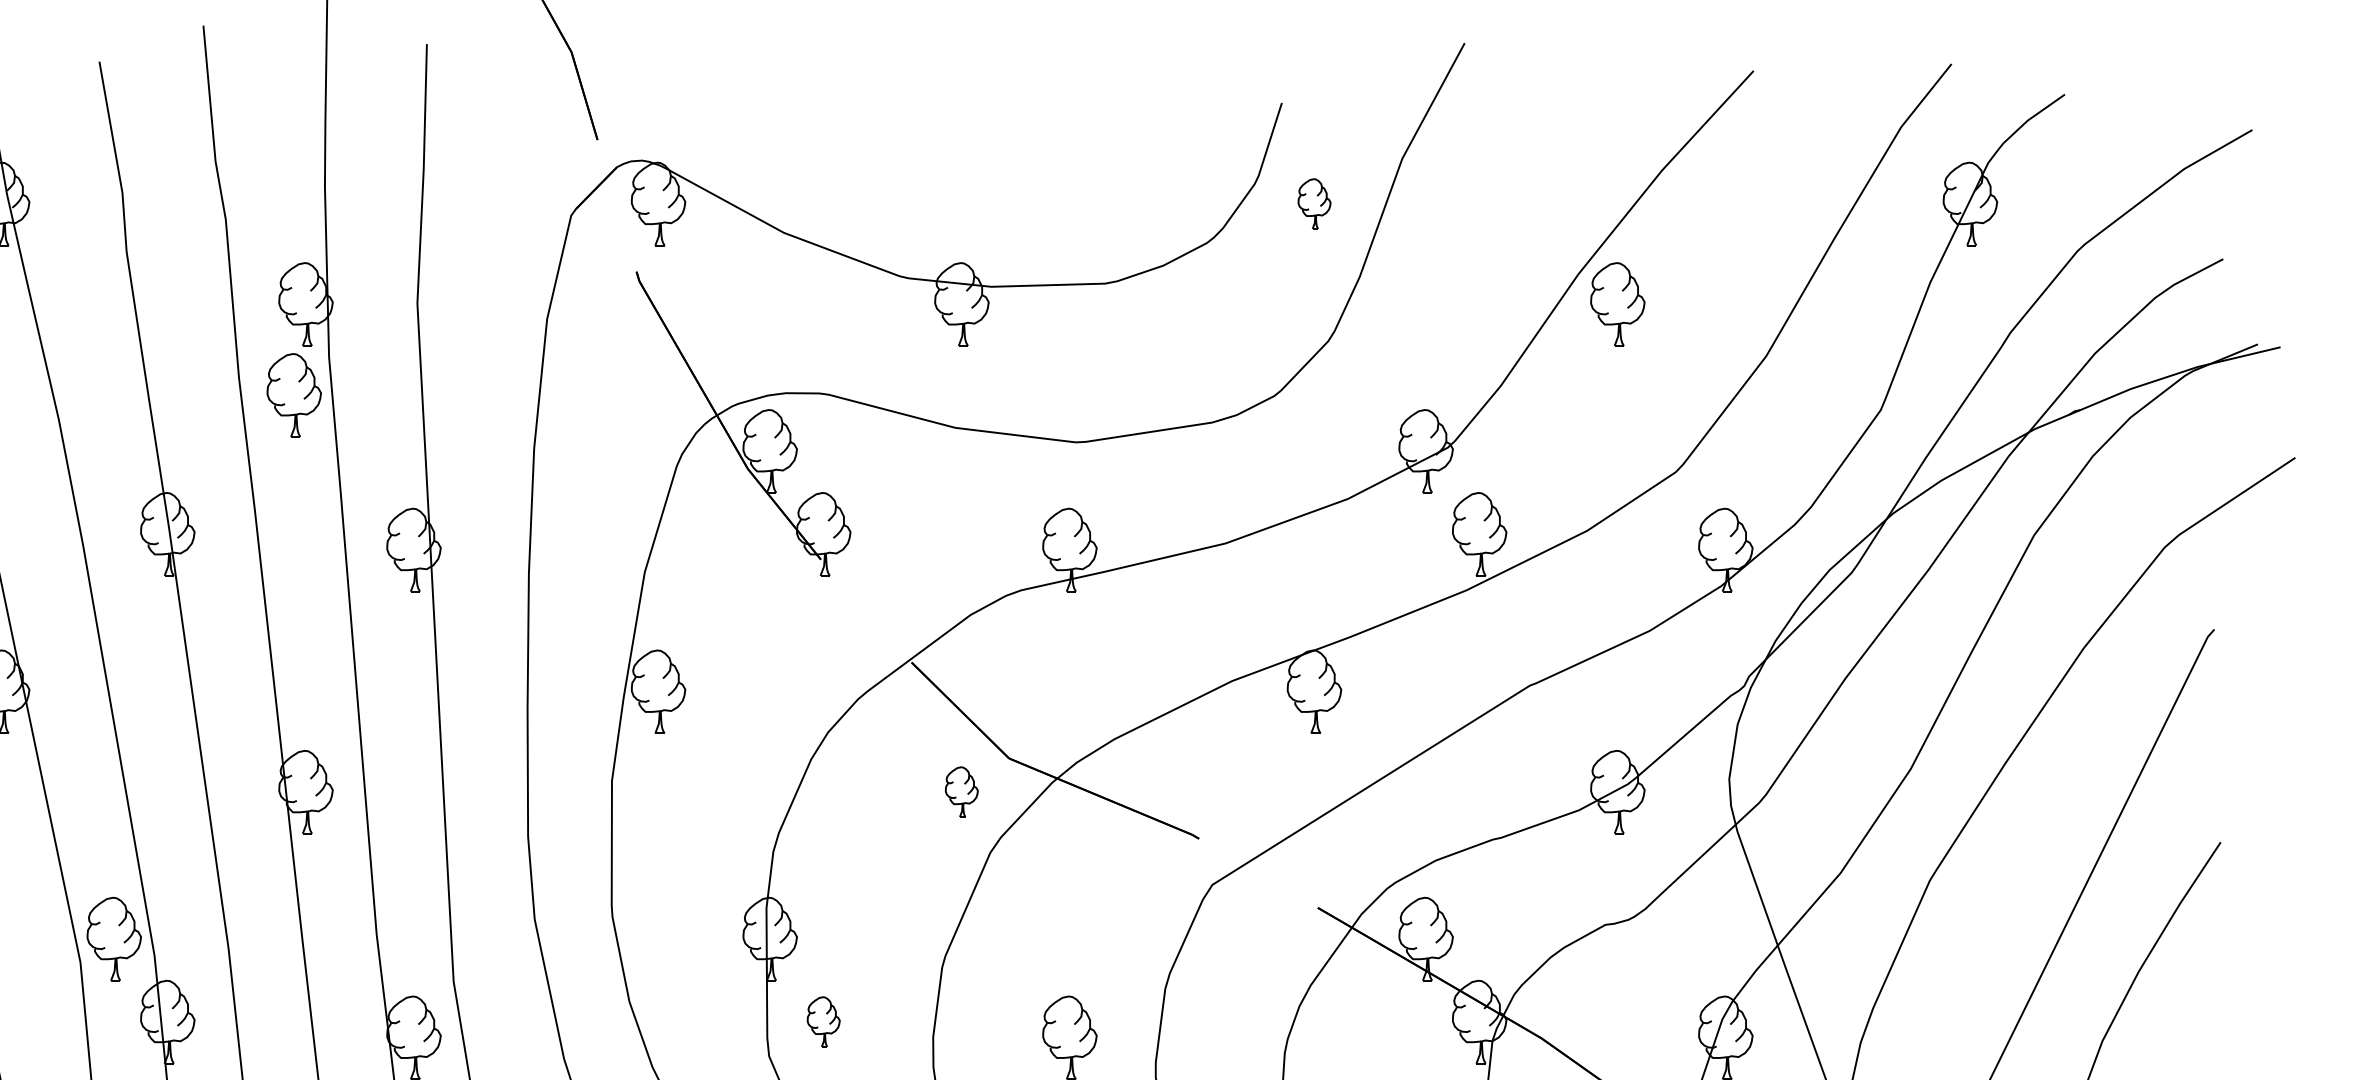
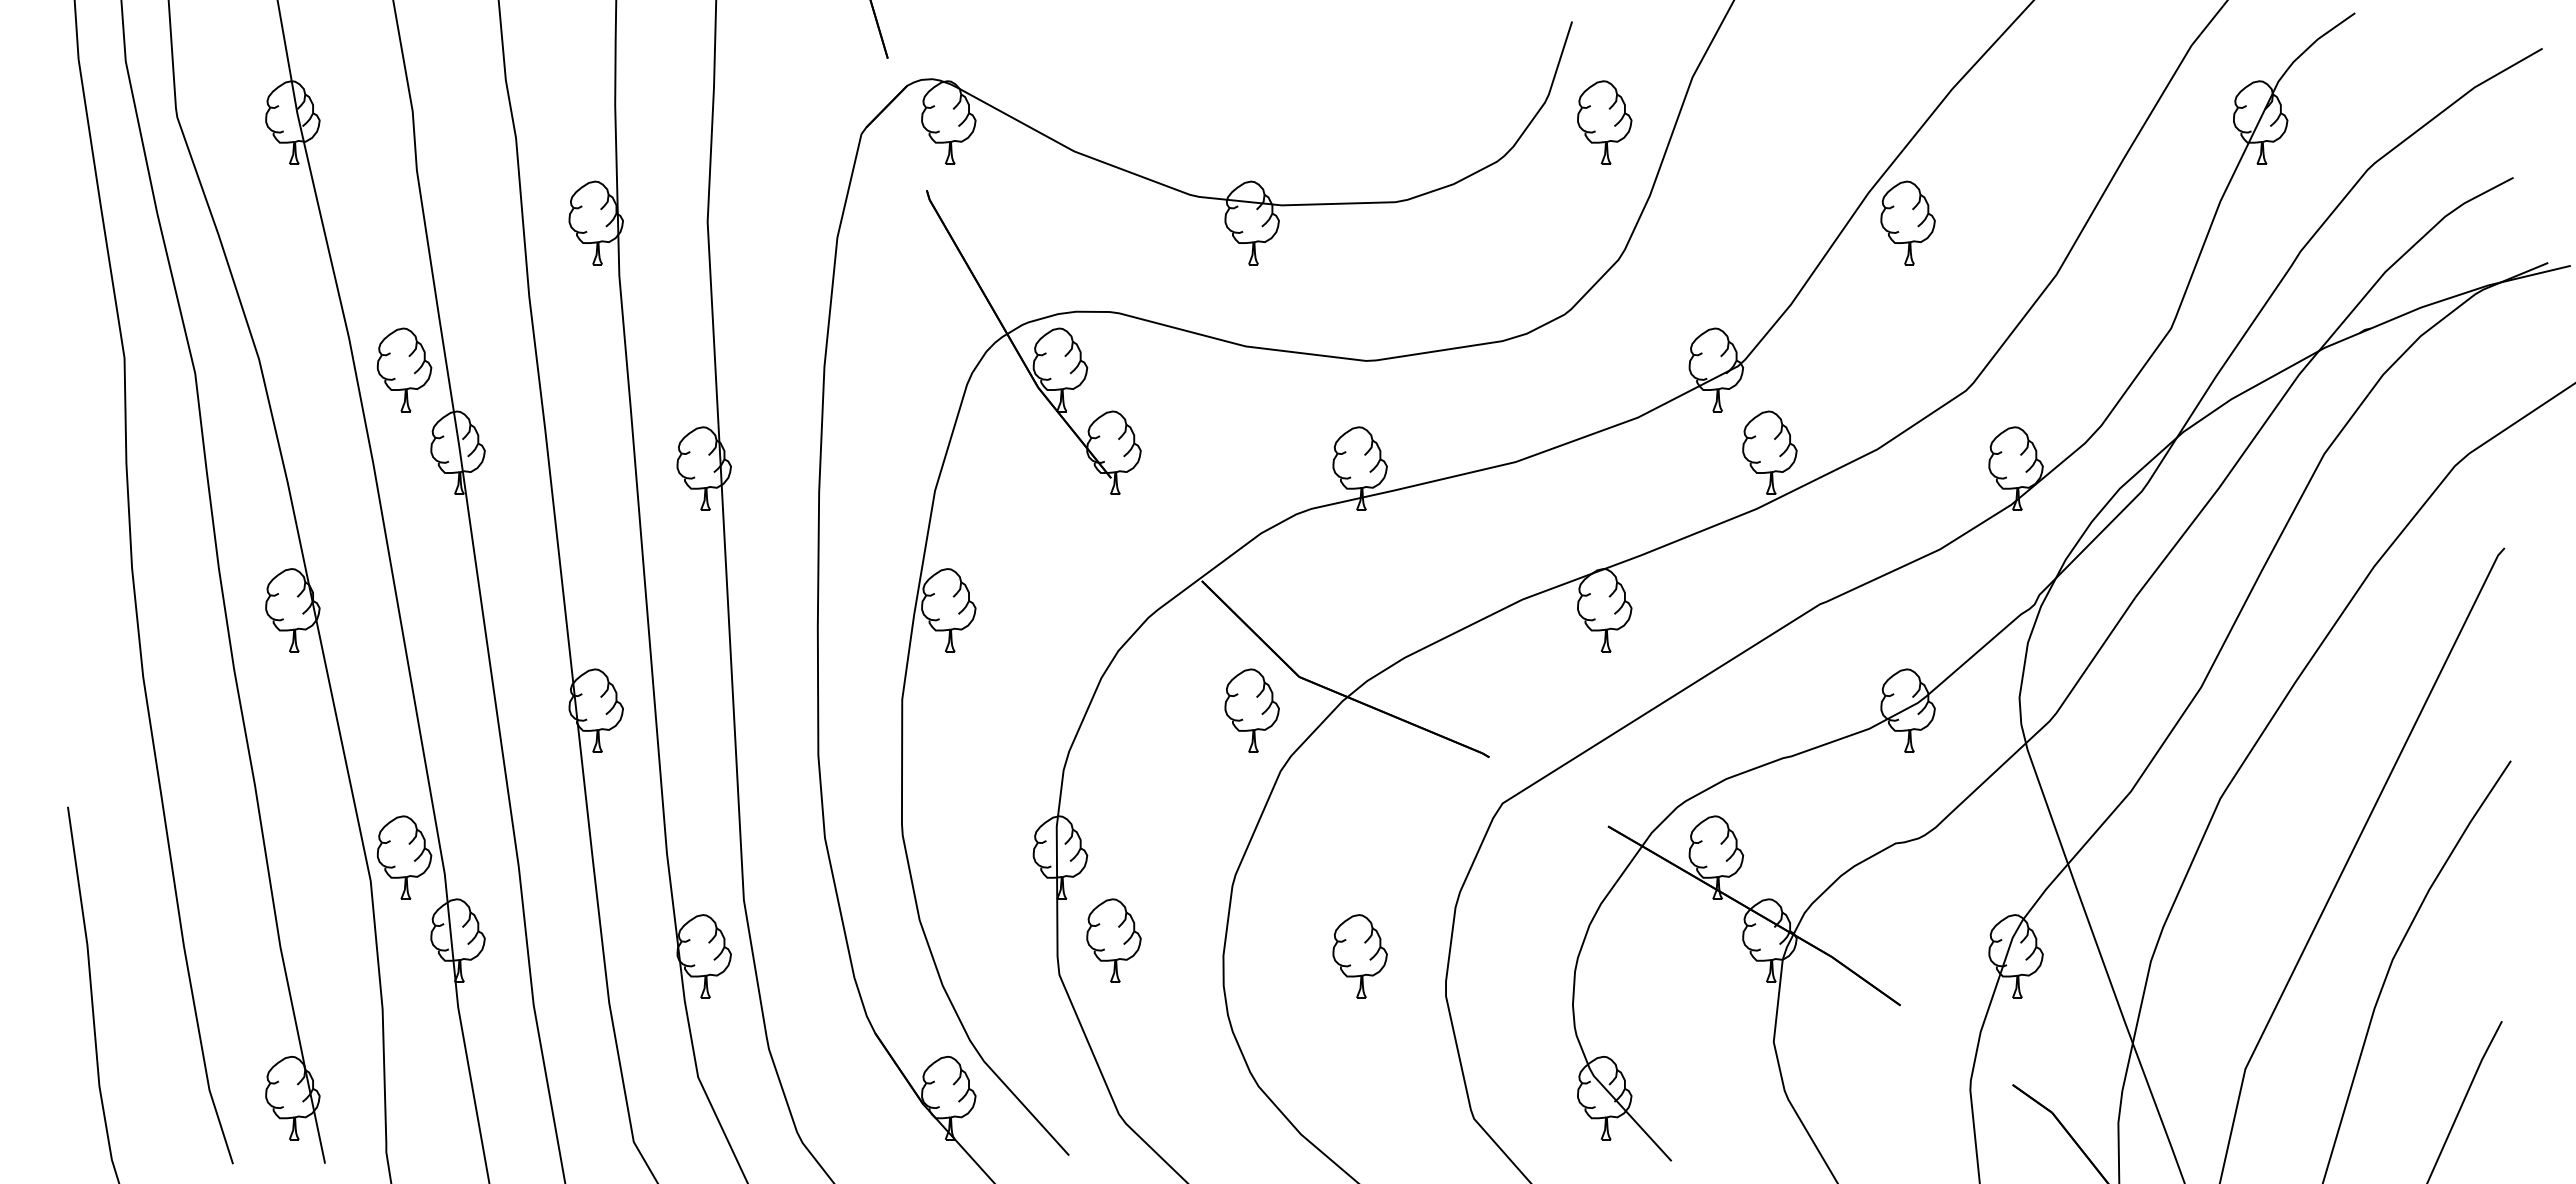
part: (1314, 203) -> (1604, 122), size x1.67
part: (294, 394) -> (404, 369), moved
part: (961, 791) -> (1251, 710), size x1.67
part: (823, 1021) -> (1113, 940), size x1.67

